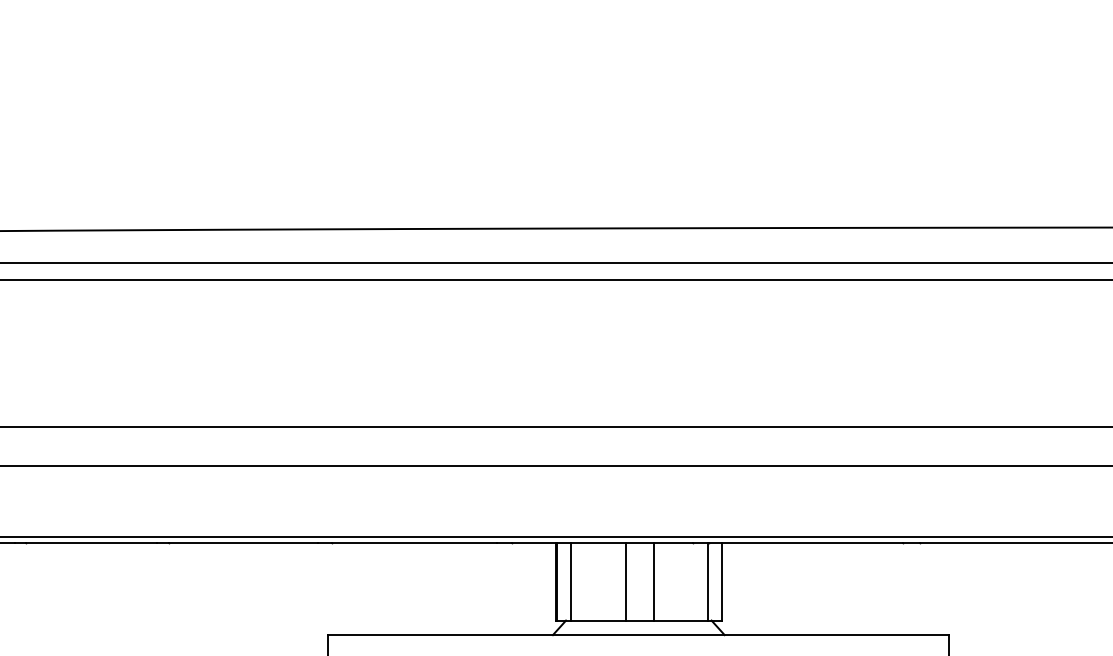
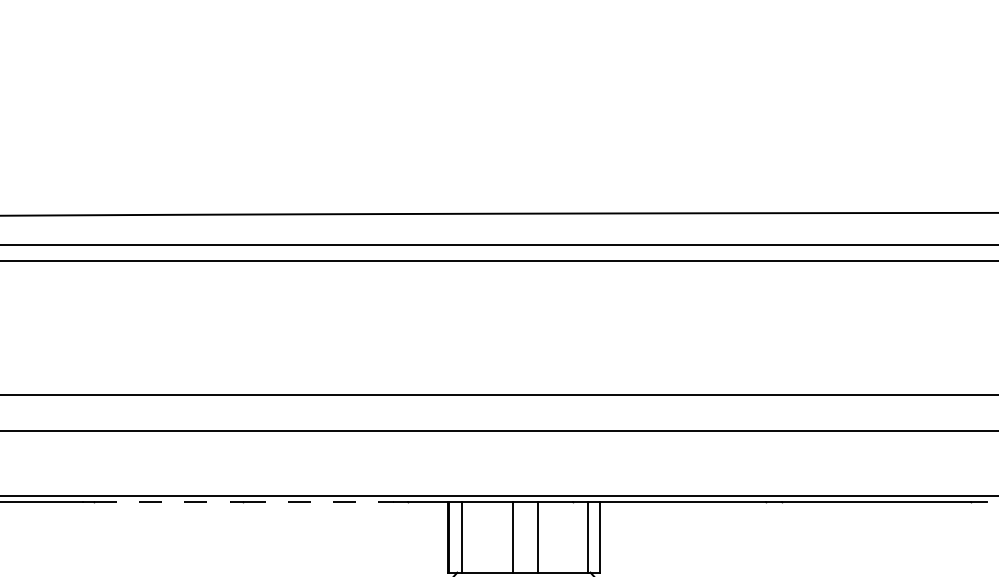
line: (243, 543) -> (162, 502), solid -> dashed
line: (414, 543) -> (318, 502), solid -> dashed

